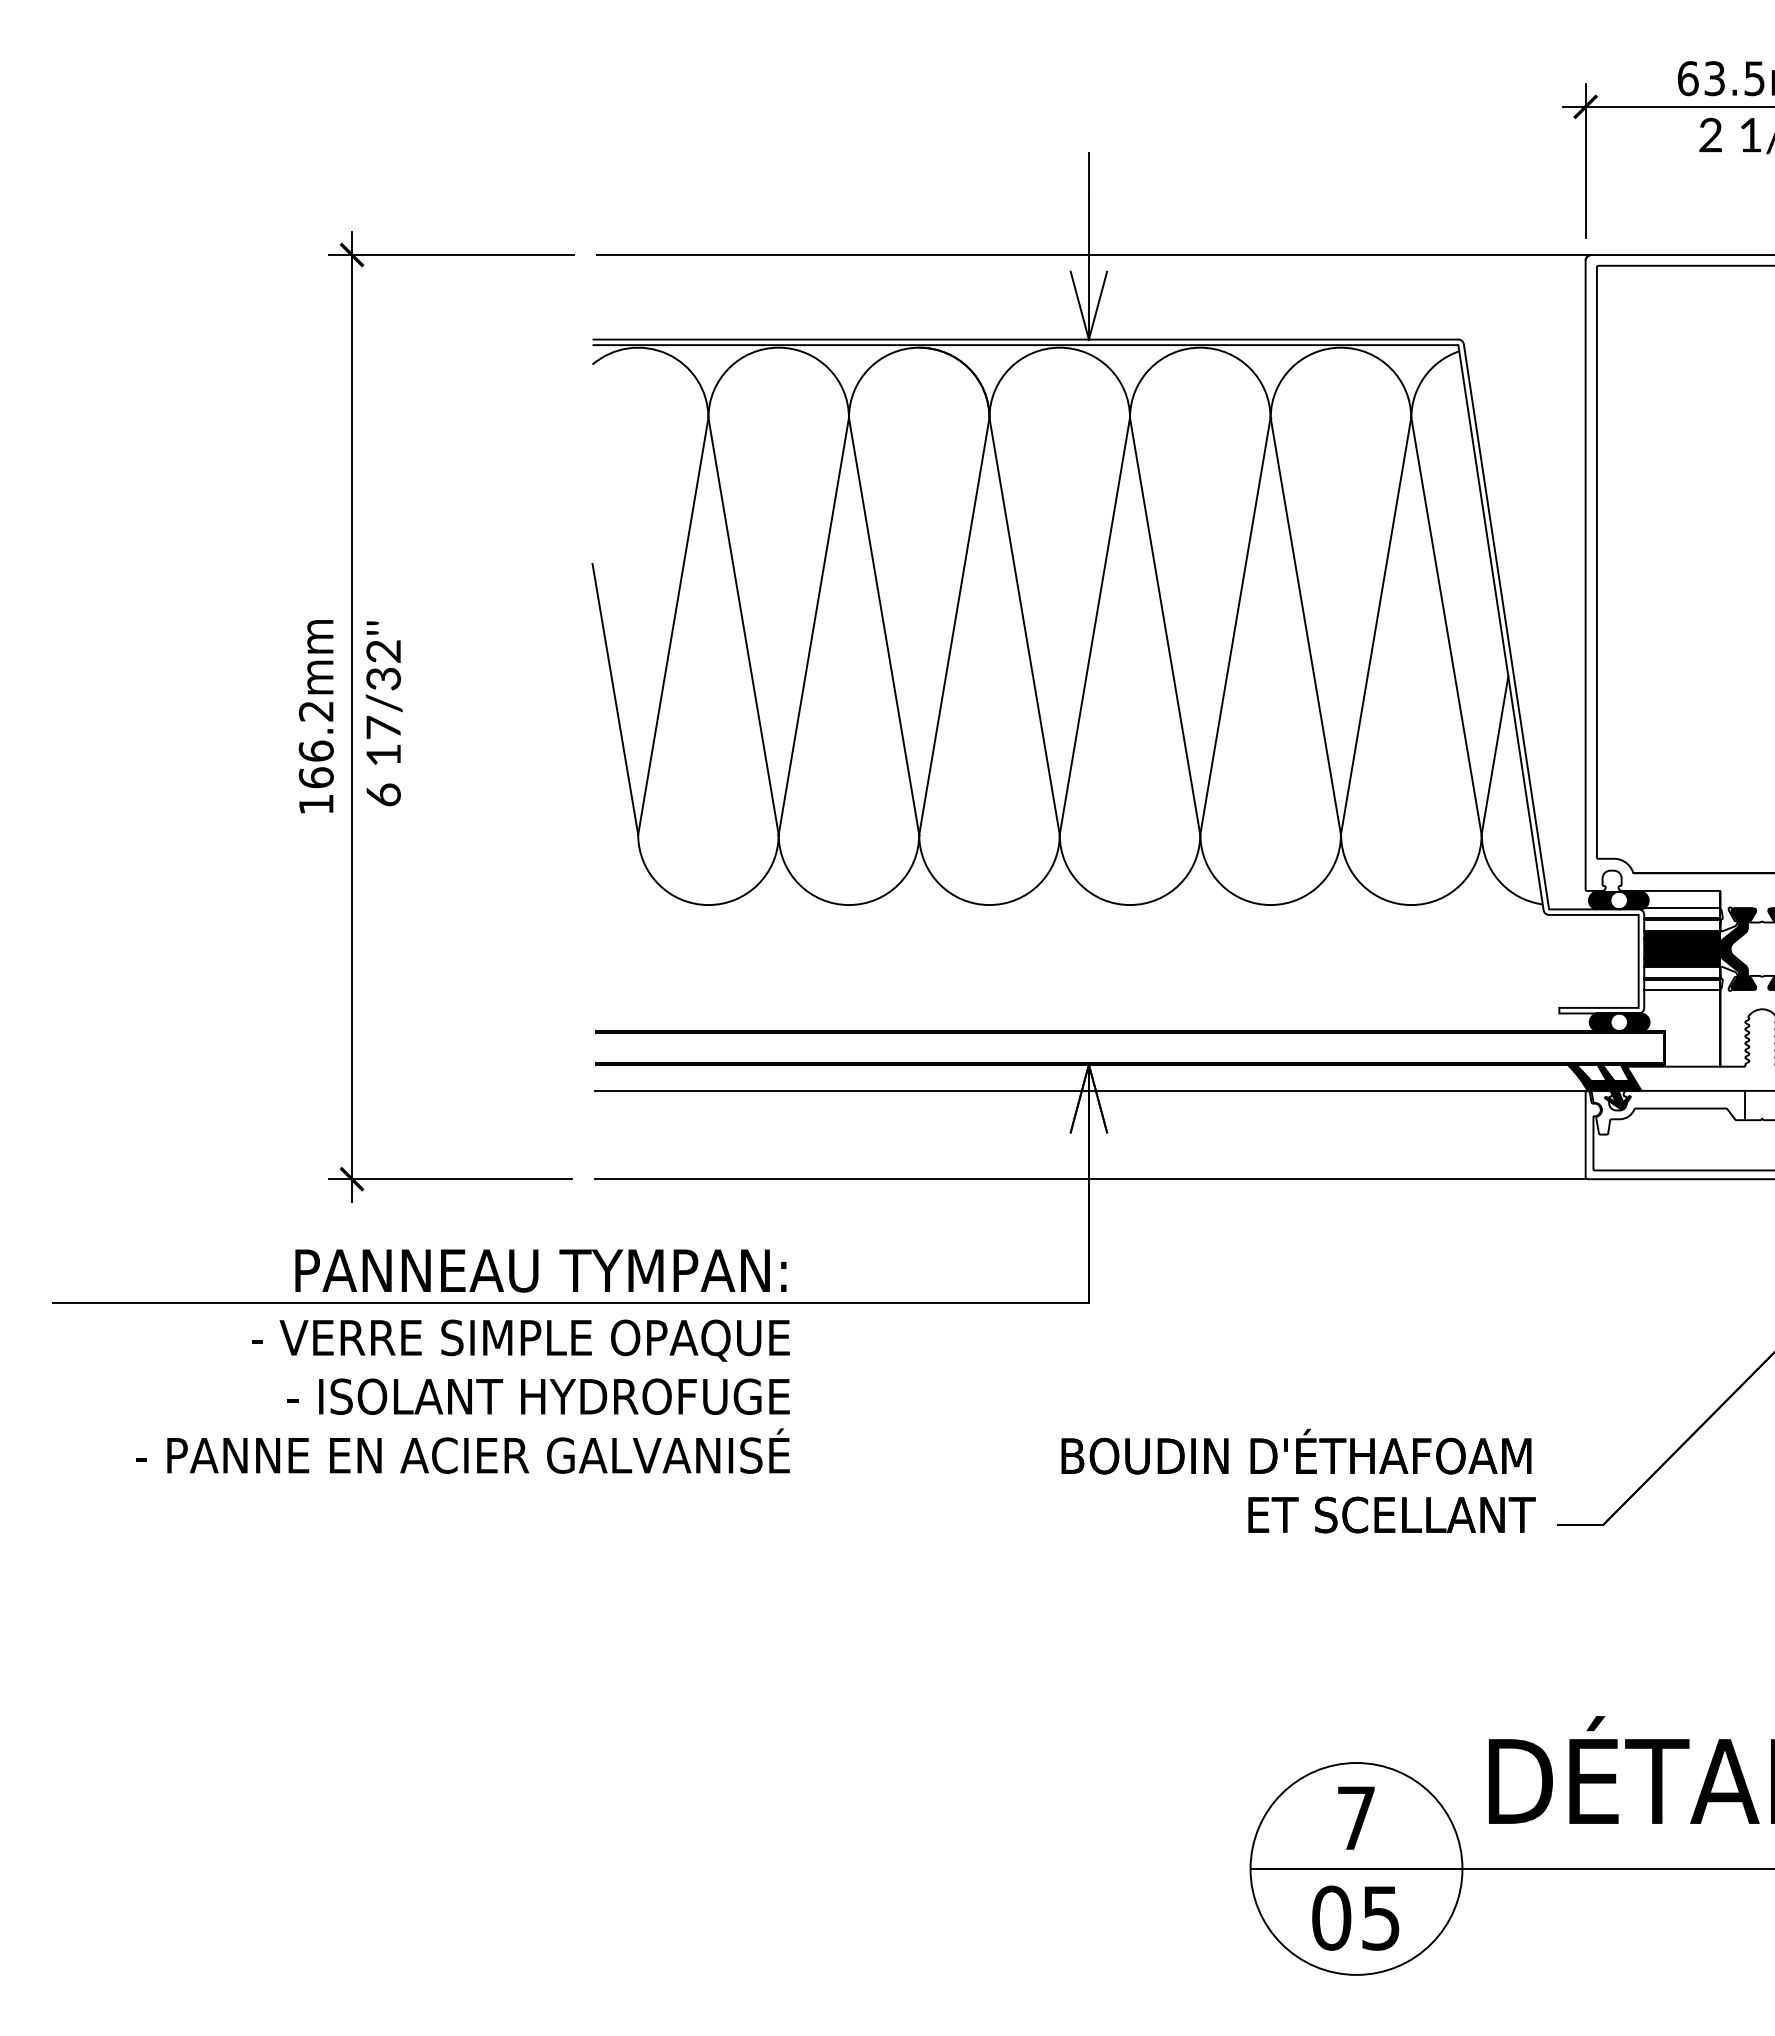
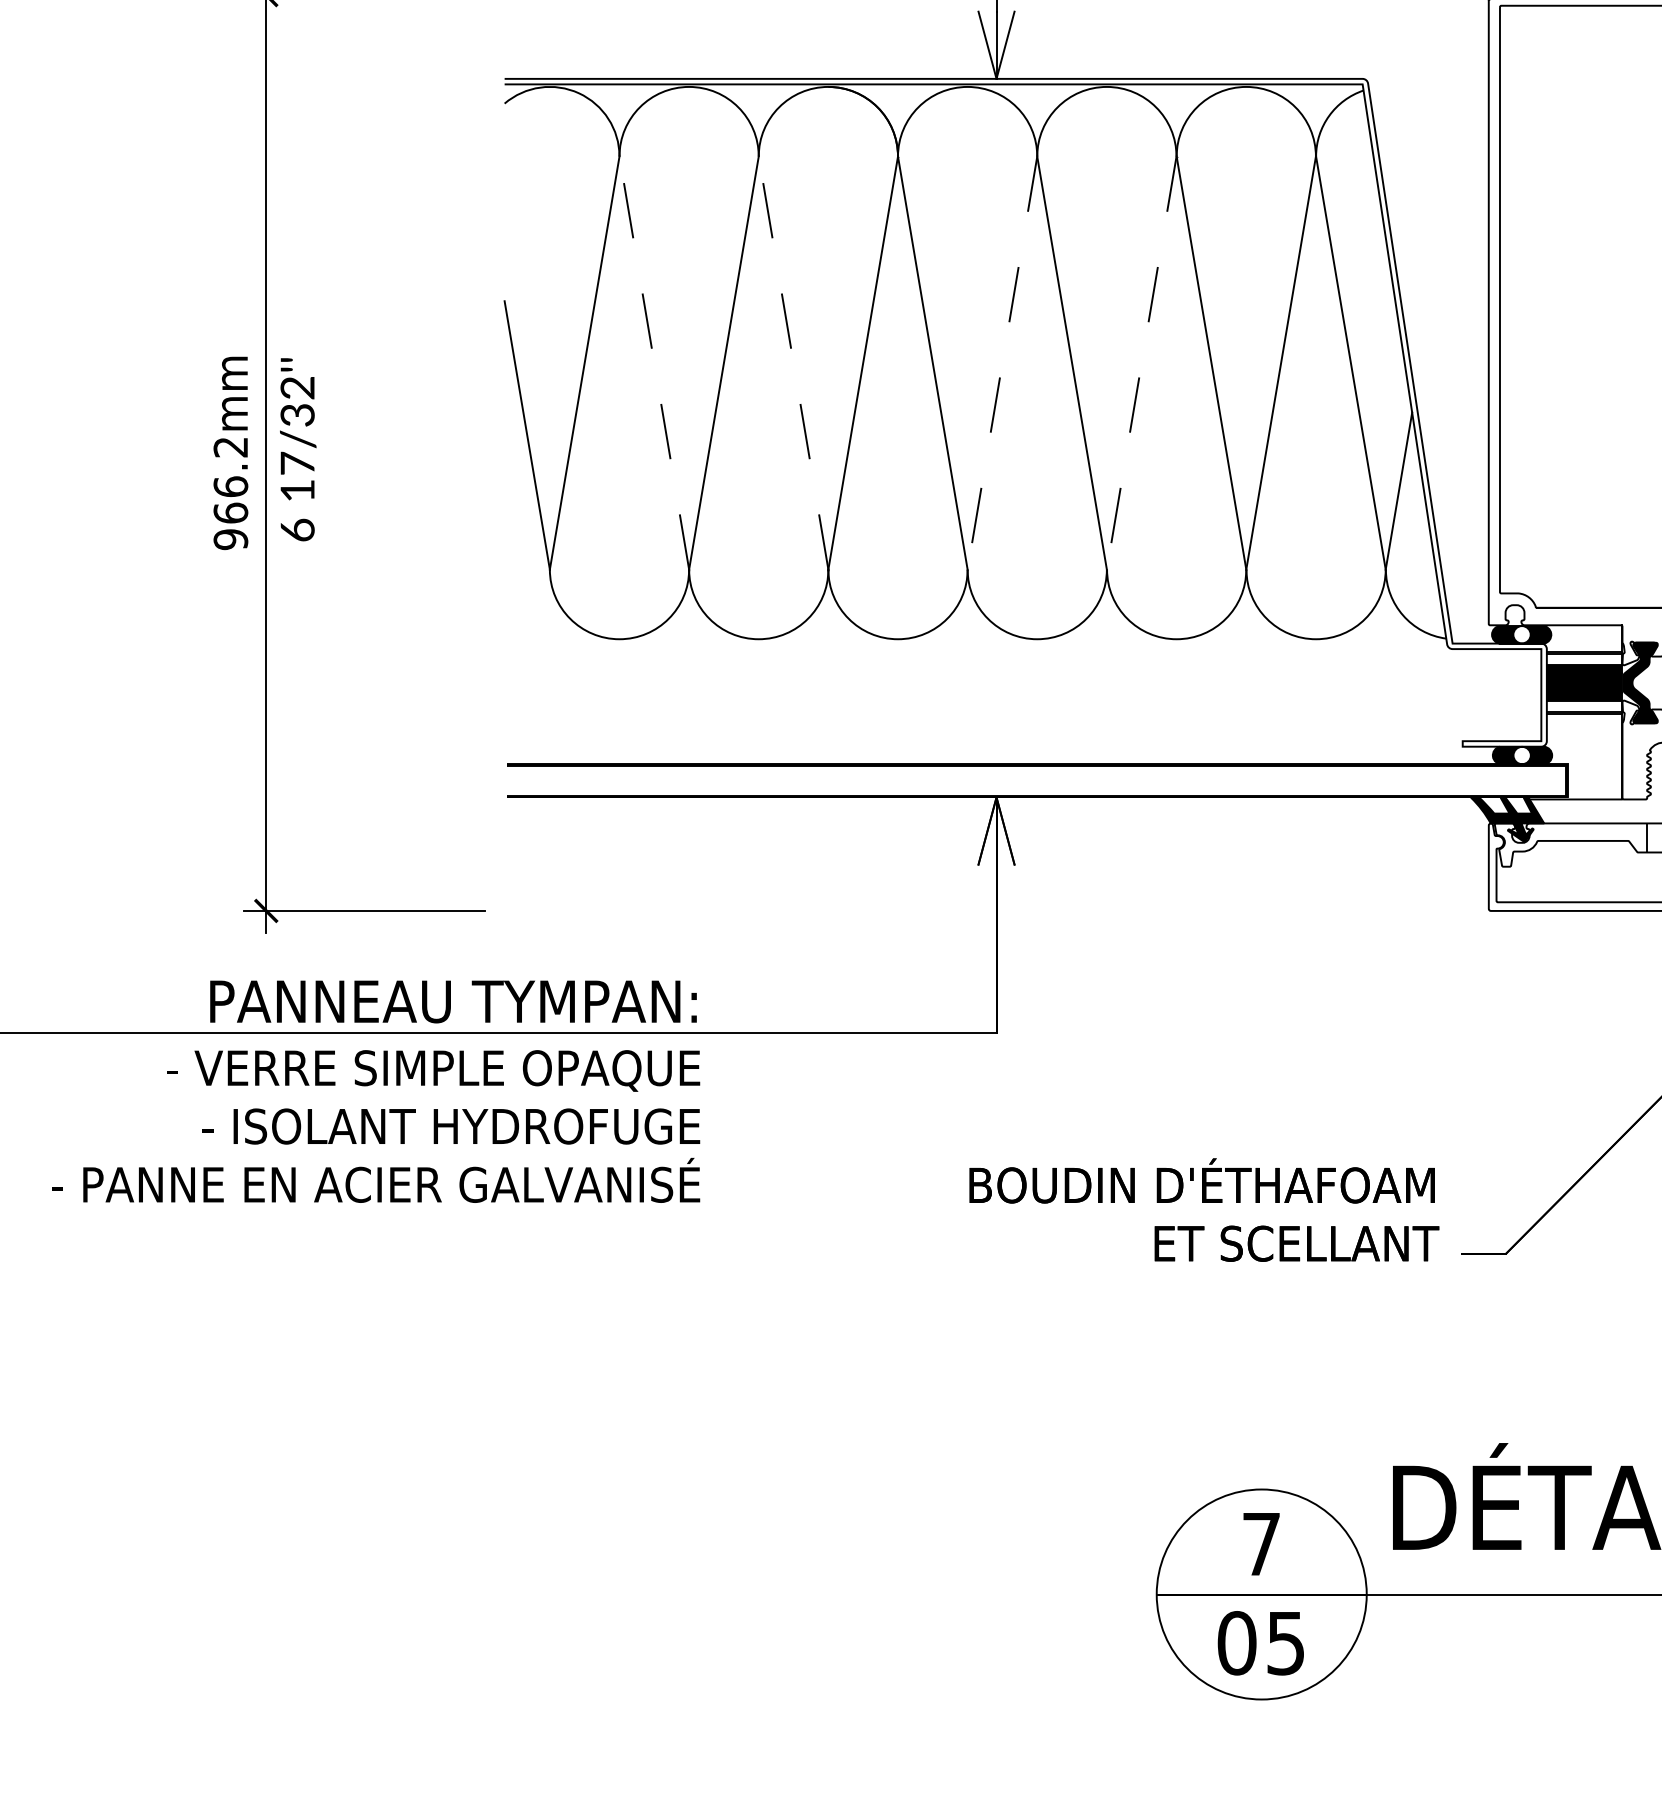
line: (743, 625) -> (654, 362), solid -> dashed
line: (884, 625) -> (793, 362), solid -> dashed
line: (1094, 626) -> (1002, 363), solid -> dashed
line: (1235, 626) -> (1141, 363), solid -> dashed
text: (315, 804) -> (230, 539), 166.2mm -> 966.2mm
line: (1681, 908) -> (1583, 642), removed
line: (1681, 989) -> (1583, 722), removed
line: (1090, 1090) -> (998, 823), removed
line: (1090, 1179) -> (998, 911), removed

